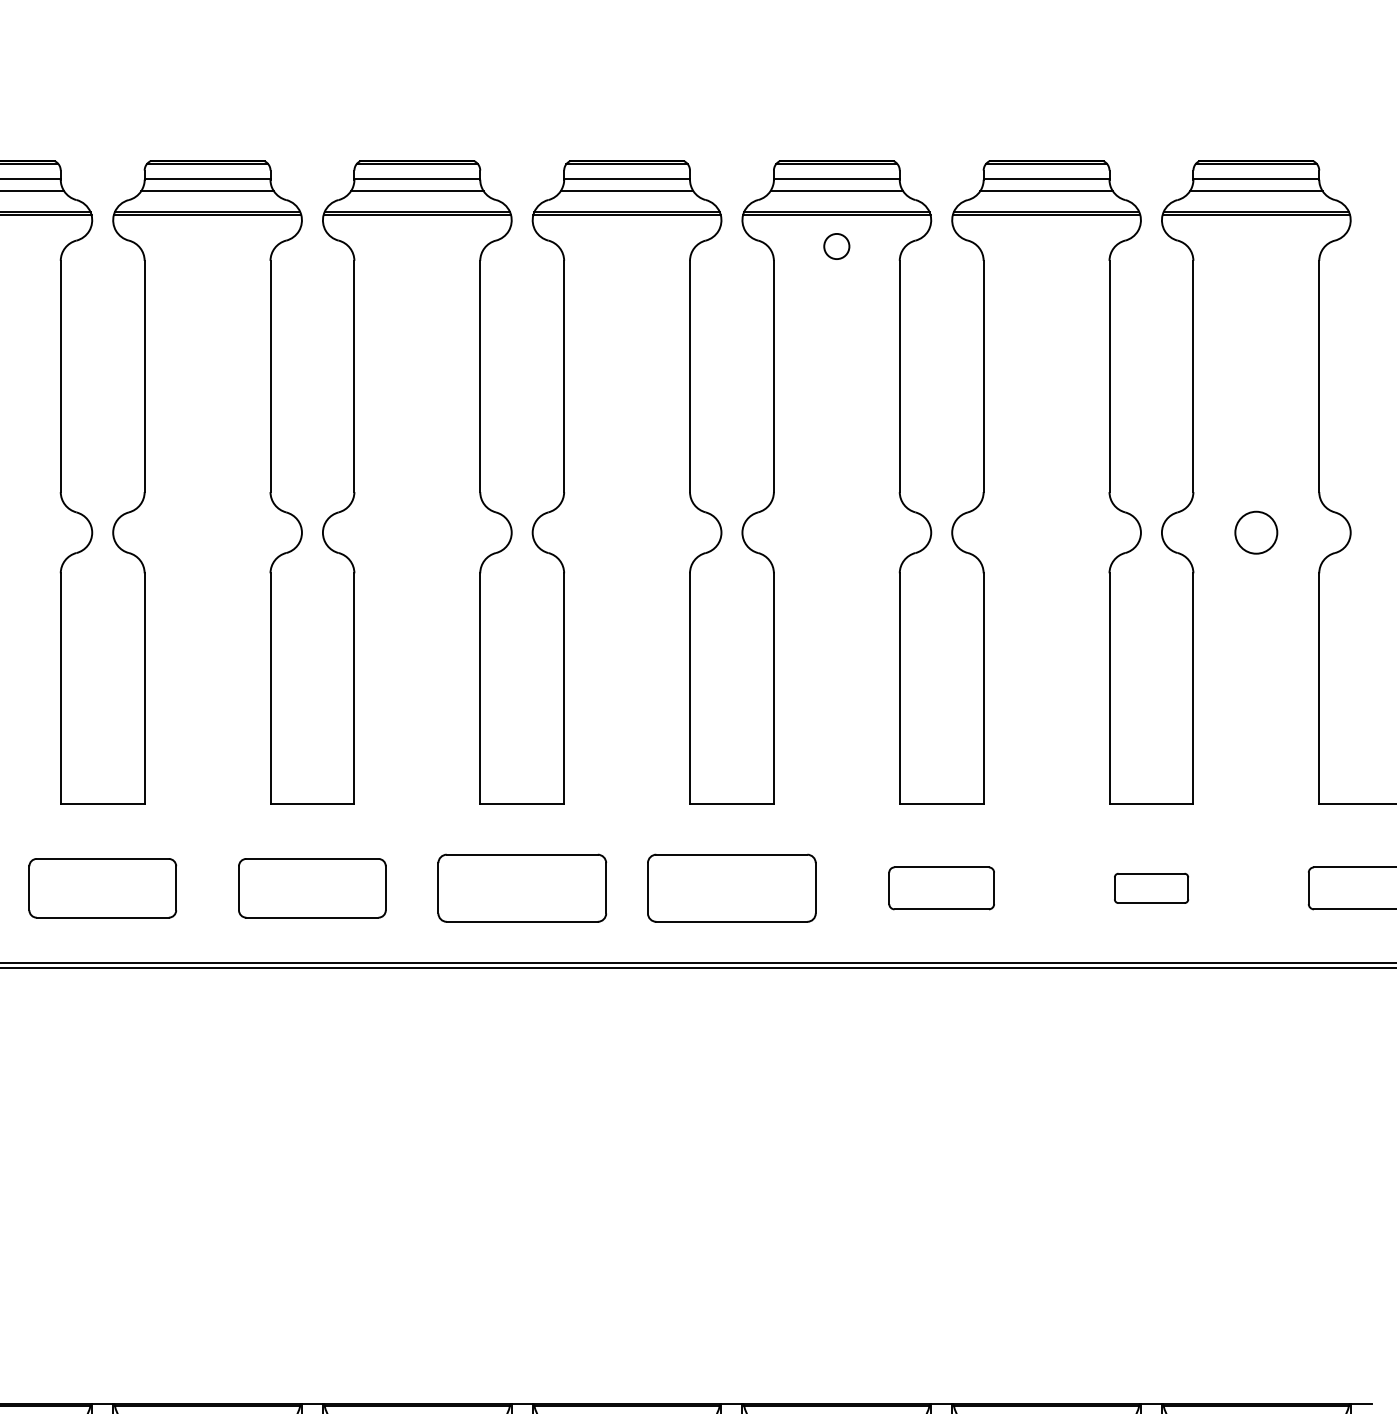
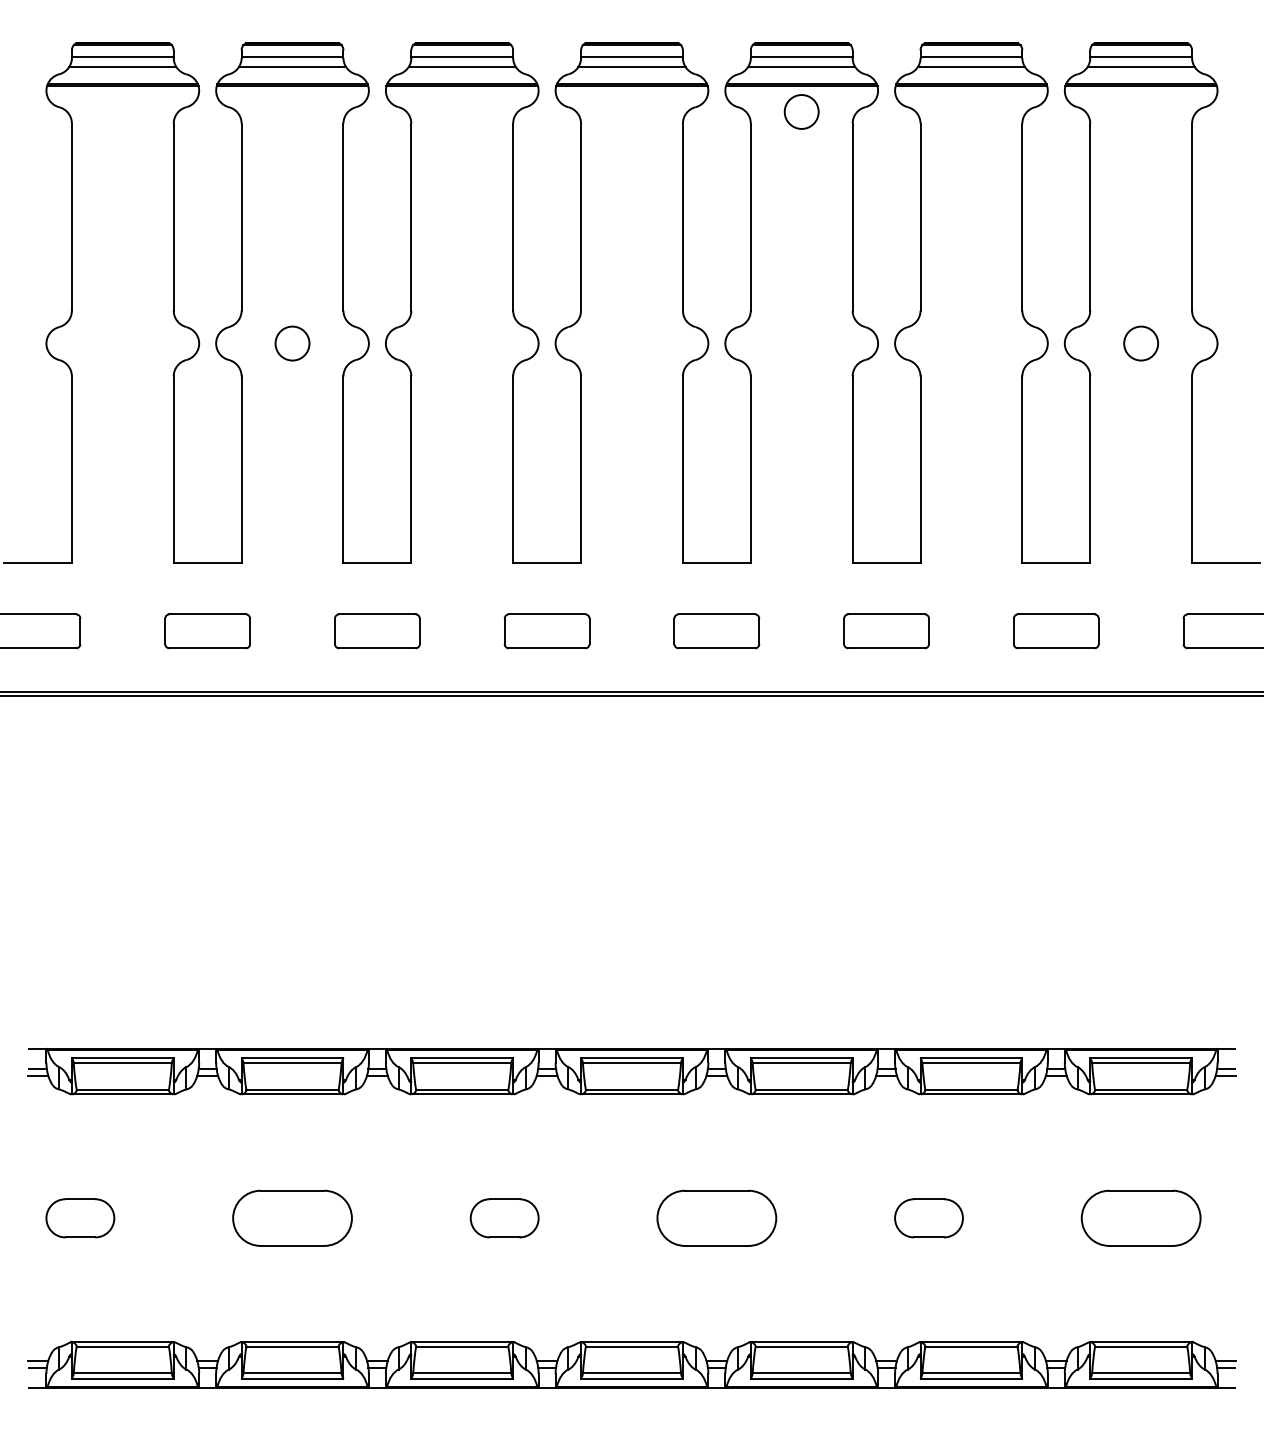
circle: (836, 245) -> (801, 111), size x1.67
circle: (207, 532) -> (292, 343), added
part: (102, 888) -> (207, 631), size x0.71
part: (312, 888) -> (377, 631), size x0.71
part: (521, 888) -> (546, 631), size x0.62
part: (731, 888) -> (716, 631), size x0.62
part: (1151, 888) -> (1056, 631), size x1.43

